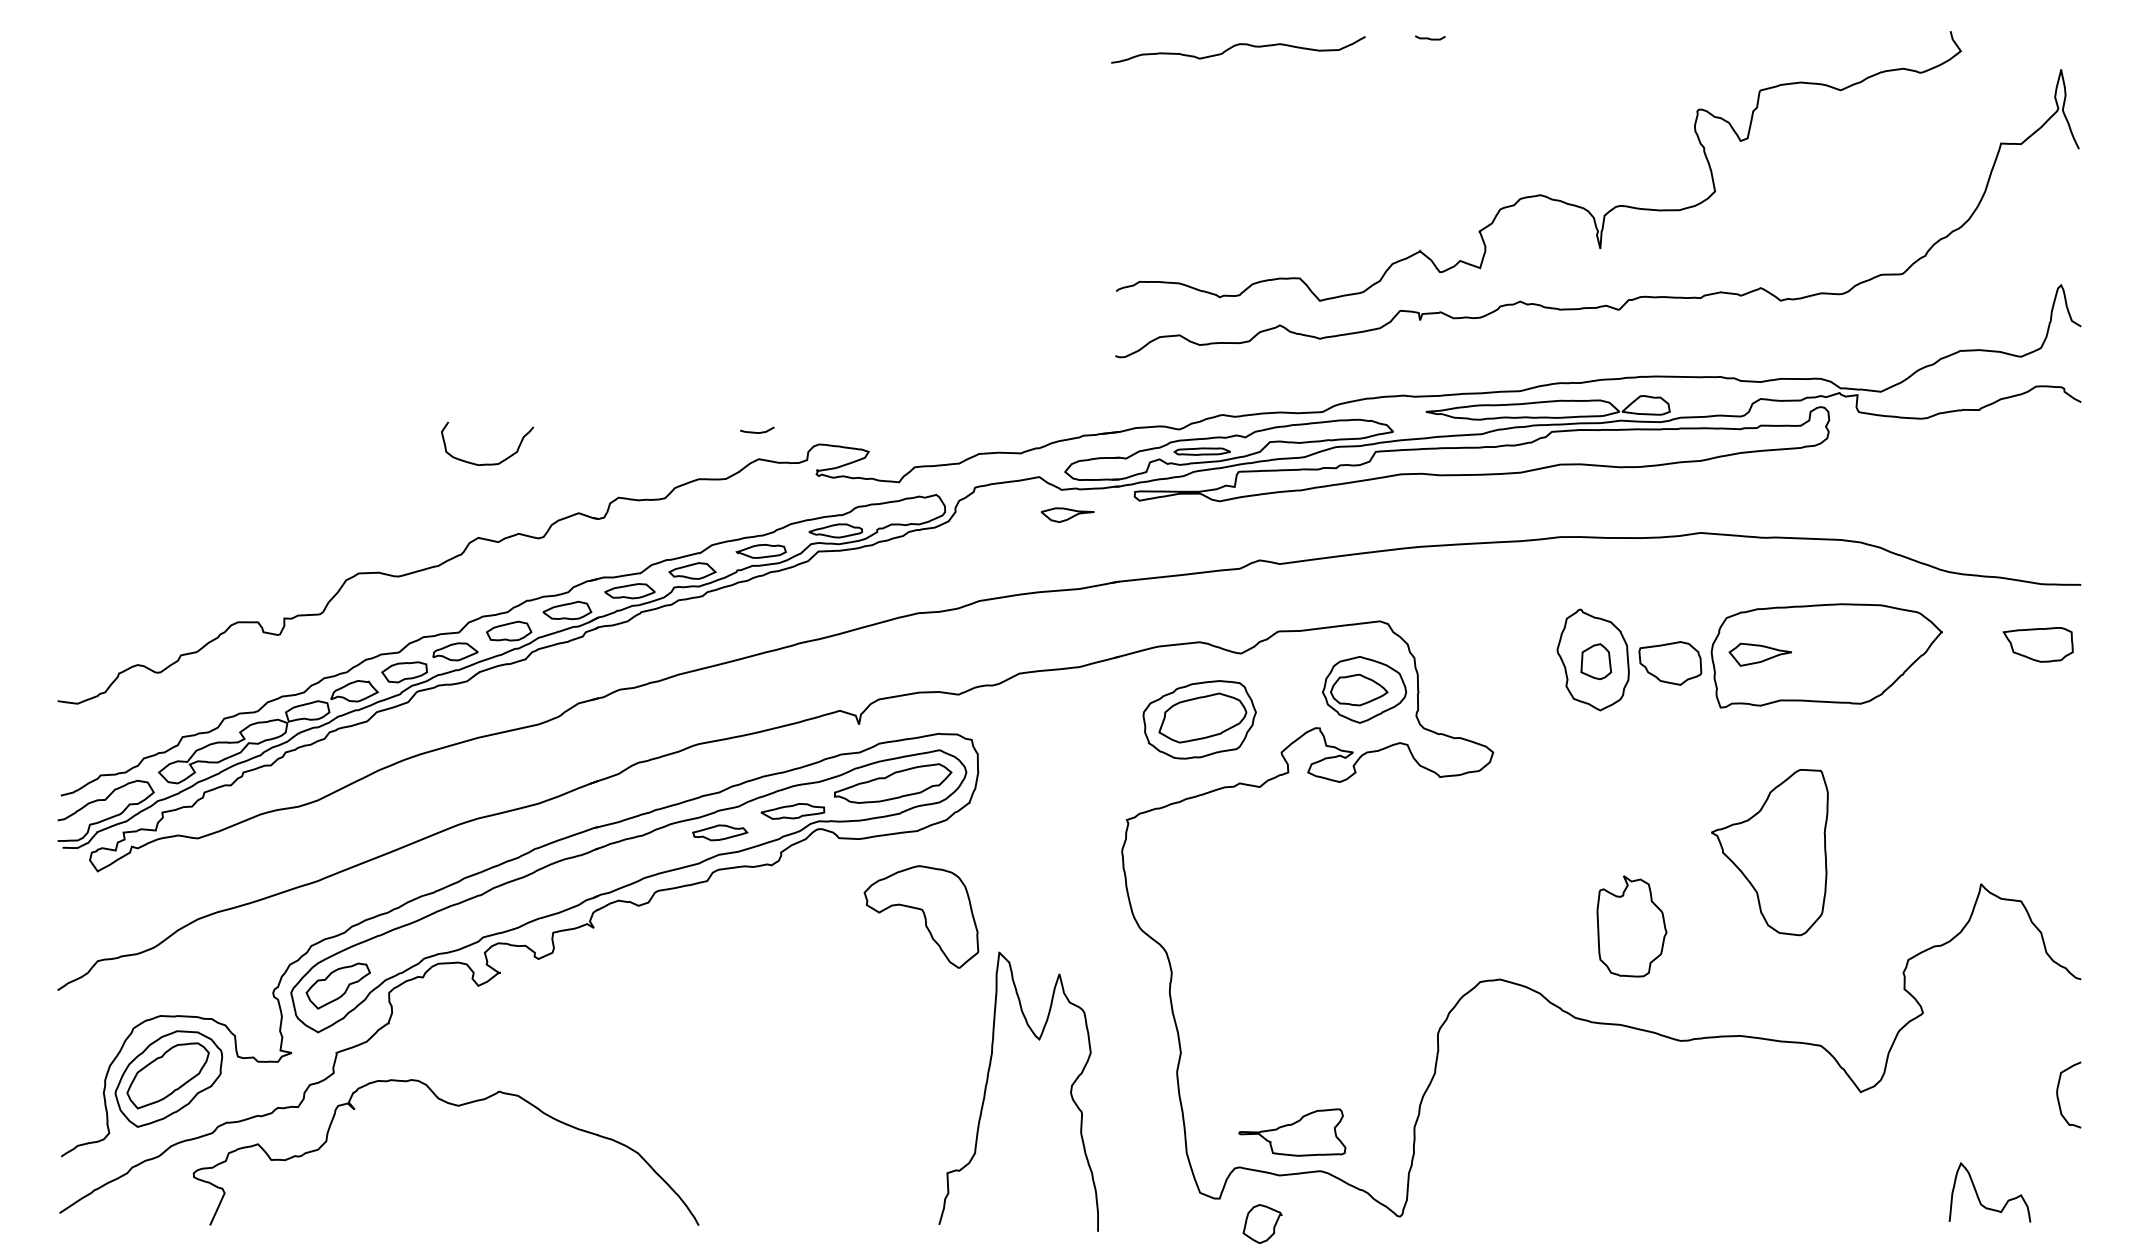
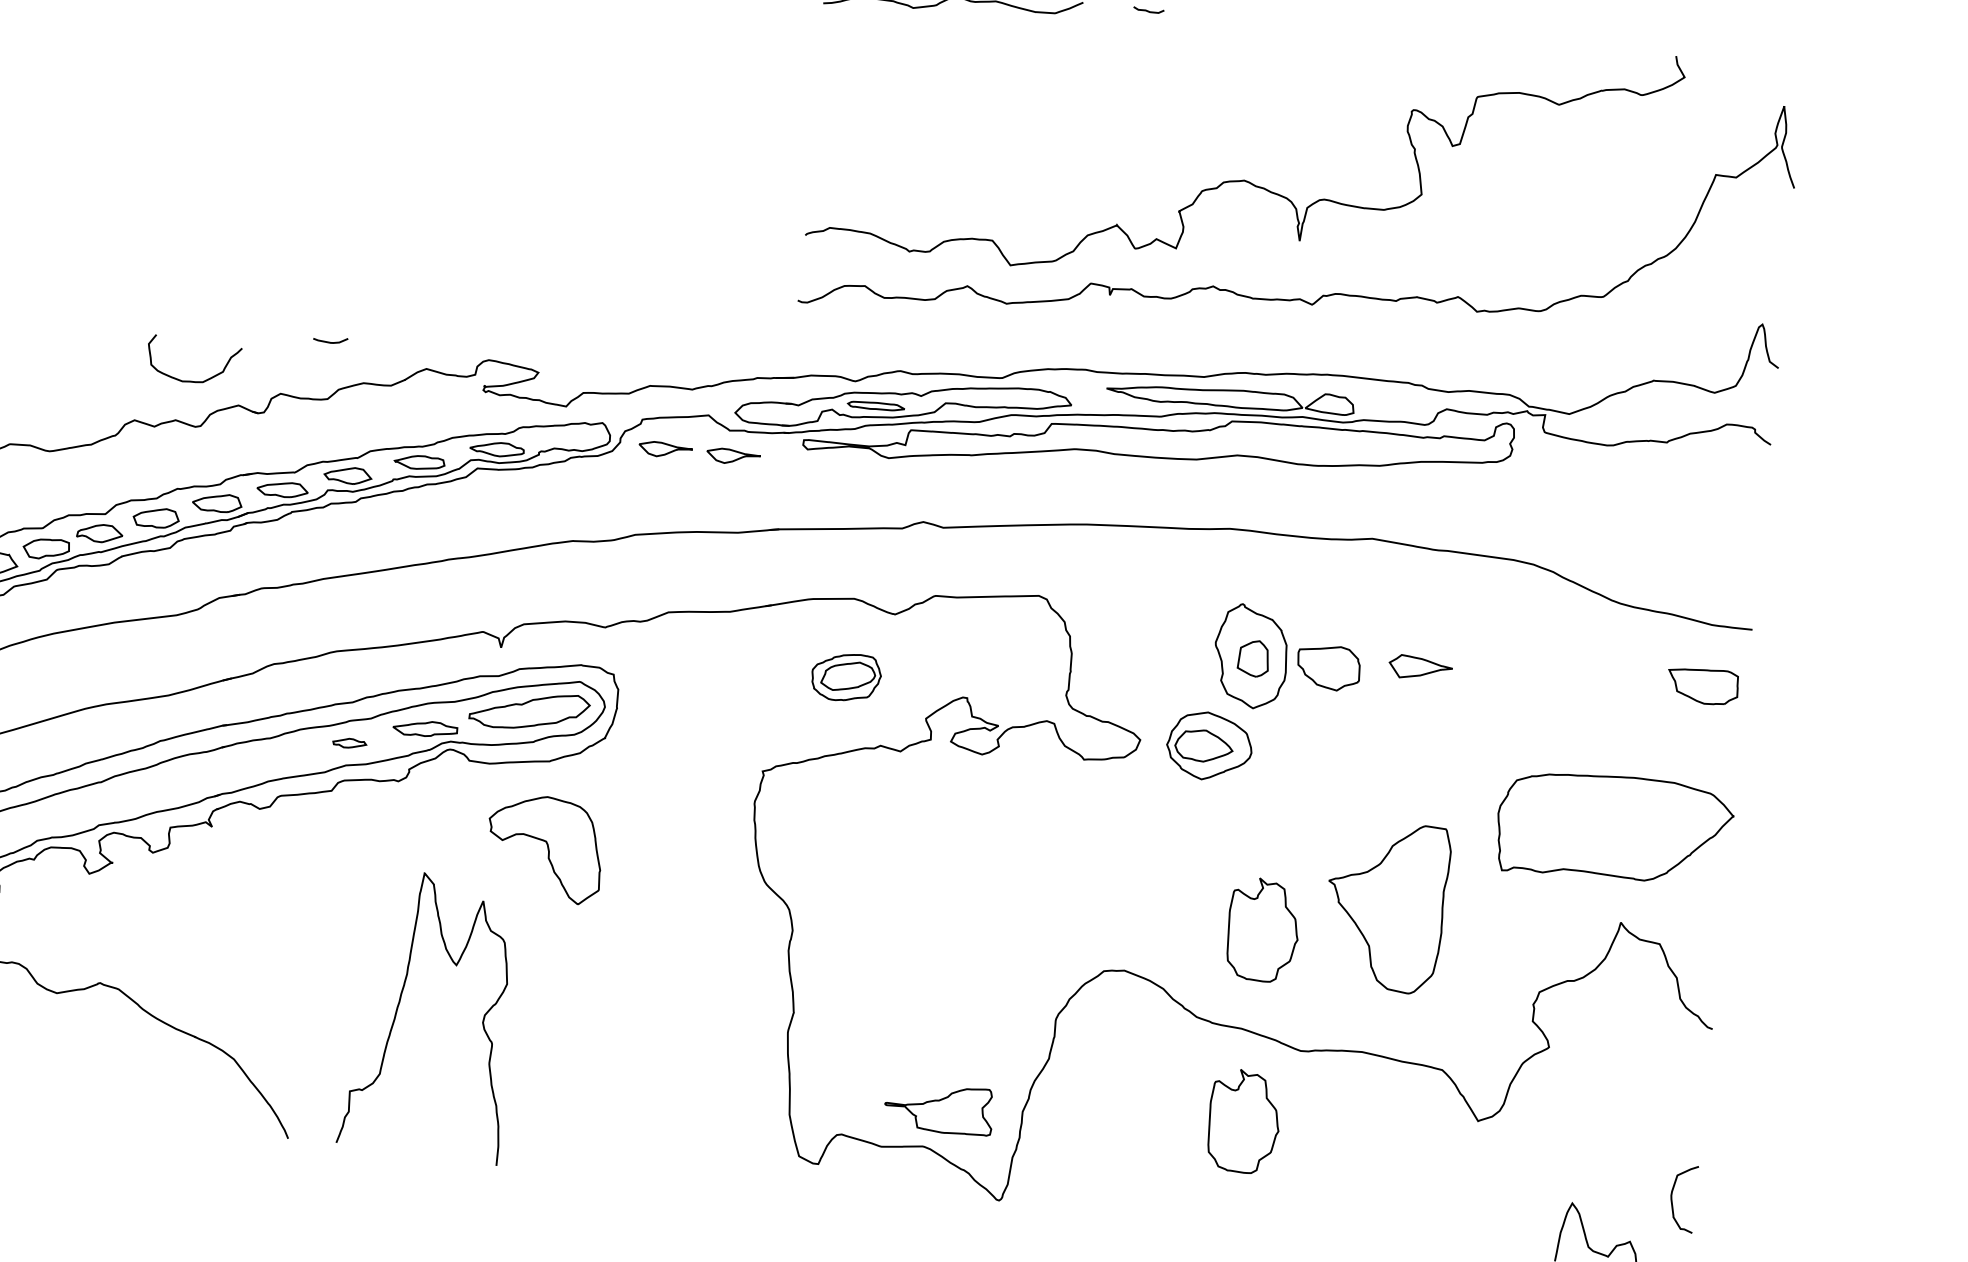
curve: (757, 432) -> (330, 342), moved
curve: (487, 463) -> (191, 380), moved
part: (1000, 514) -> (665, 449), added
part: (1826, 655) -> (1614, 828), moved
part: (1364, 689) -> (1209, 745), moved
part: (1199, 719) -> (846, 677), size x0.6
part: (720, 832) -> (349, 743), size x0.6
part: (1769, 852) -> (1385, 906), moved
curve: (987, 1085) -> (399, 1006), moved
curve: (2058, 1094) -> (1672, 1197), moved
part: (1631, 1115) -> (1243, 1121), added
part: (1292, 1132) -> (939, 1108), moved
part: (1262, 1223) -> (859, 1193), removed

